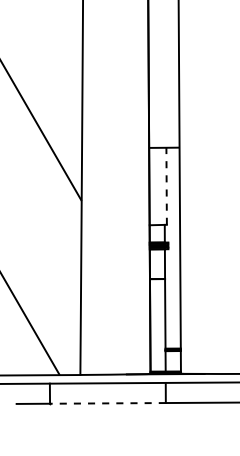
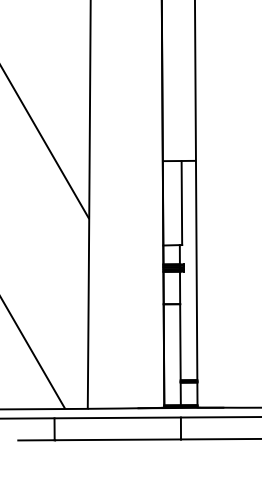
line: (166, 186) -> (181, 203), dashed -> solid
line: (107, 403) -> (117, 439), dashed -> solid

